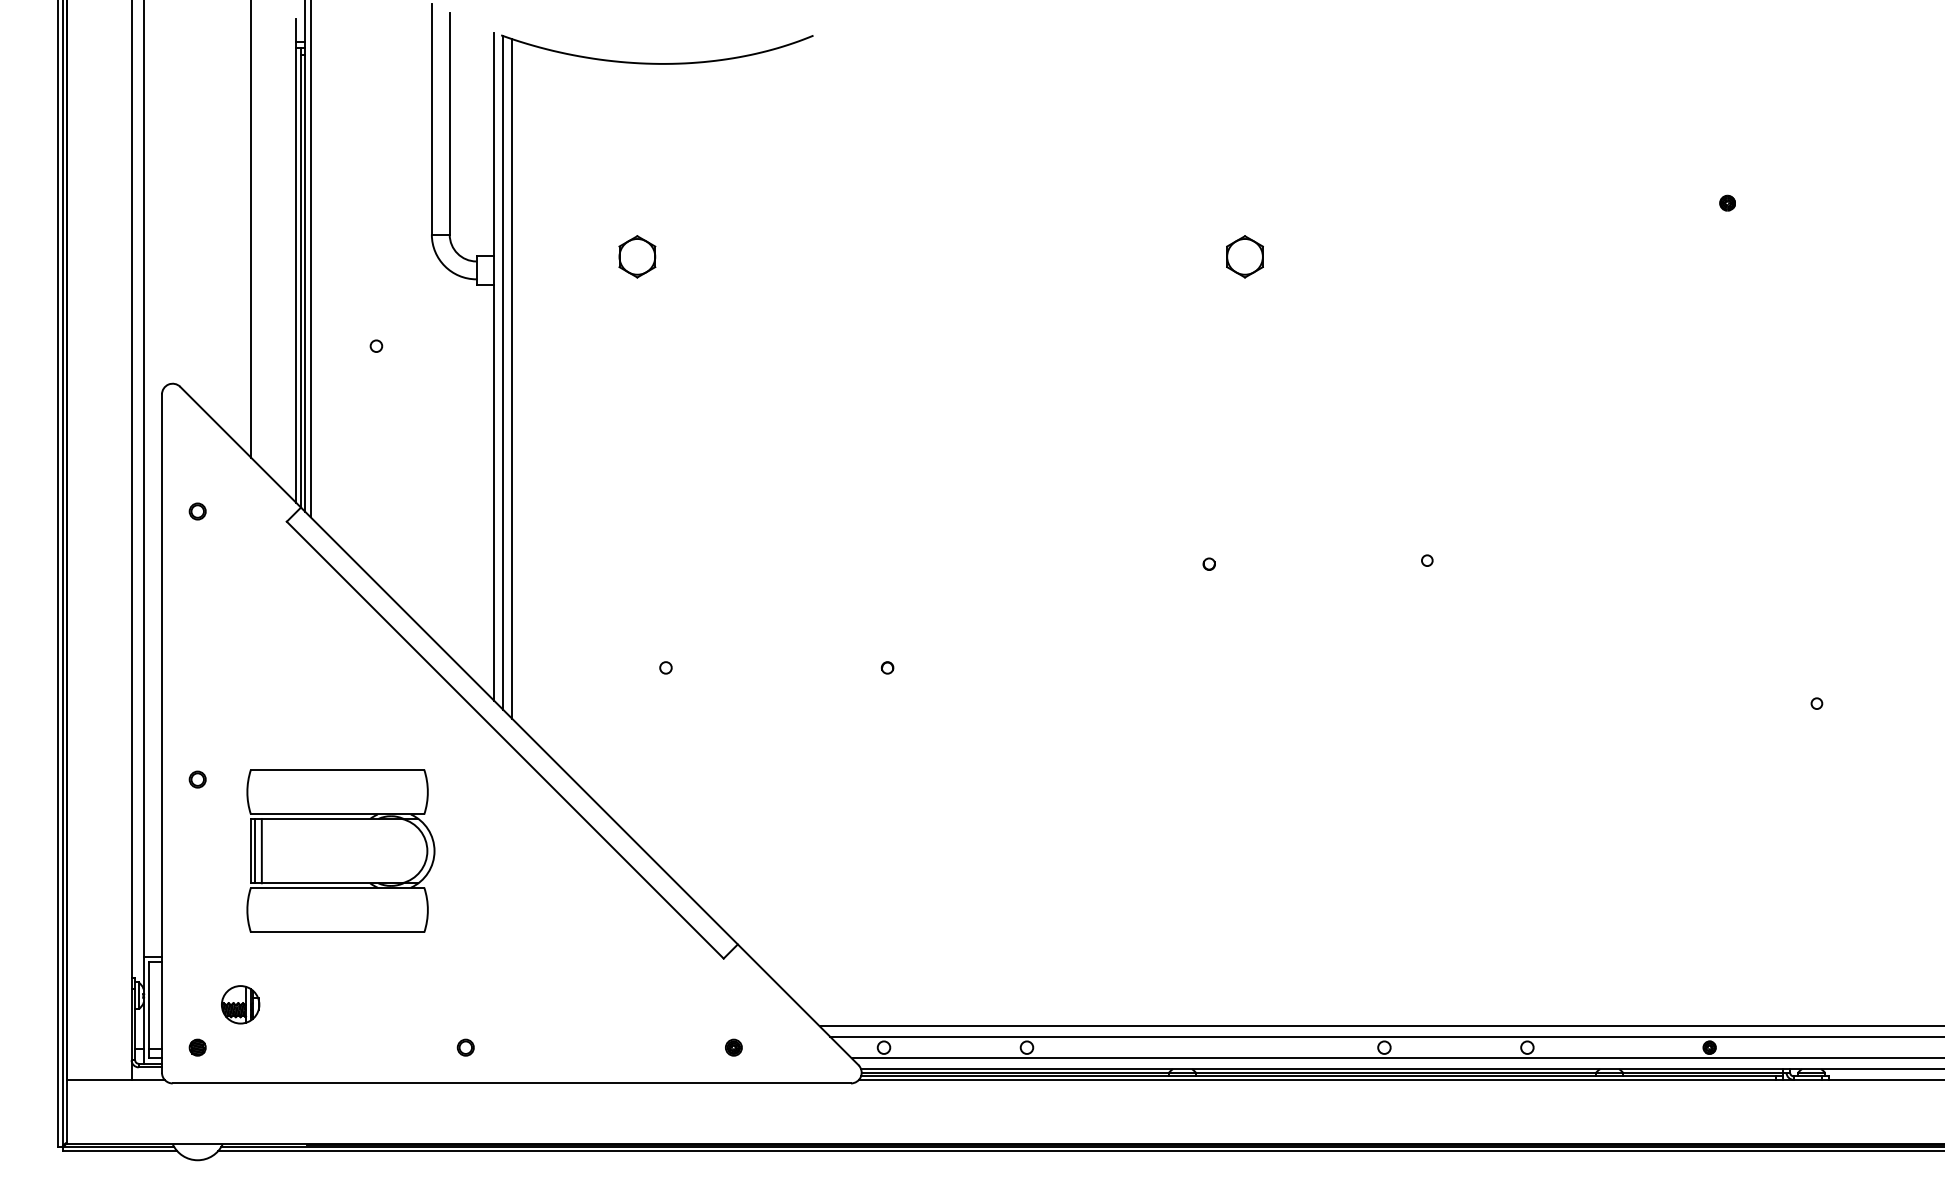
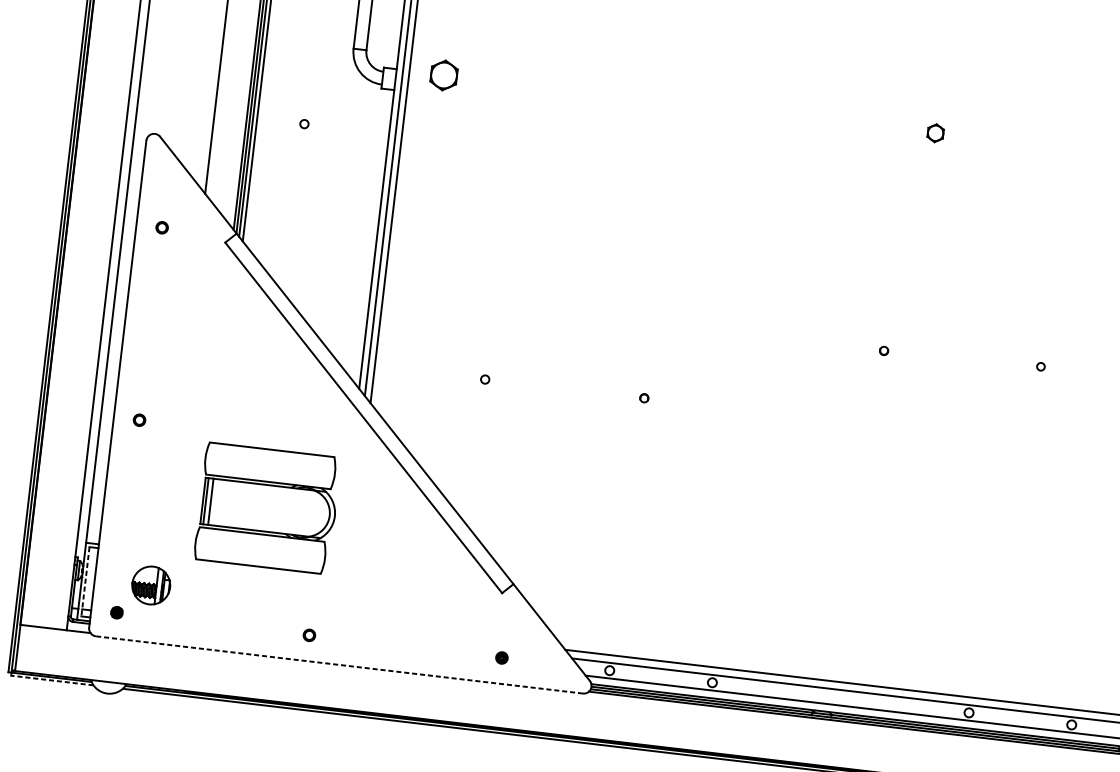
part: (637, 256) -> (444, 75), moved
part: (1244, 256) -> (935, 132), size x0.6
part: (340, 850) -> (267, 508), moved
part: (240, 1004) -> (151, 585), size x1.4
line: (149, 1010) -> (85, 581), solid -> dashed
line: (511, 1083) -> (339, 664), solid -> dashed
line: (119, 1151) -> (52, 680), solid -> dashed

